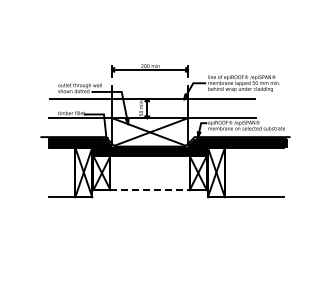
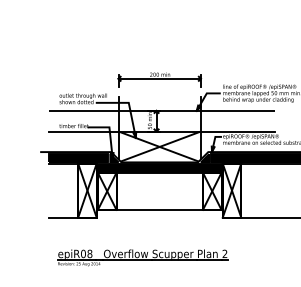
line: (150, 190) -> (160, 210), dashed -> solid
part: (134, 233) -> (142, 257), added

